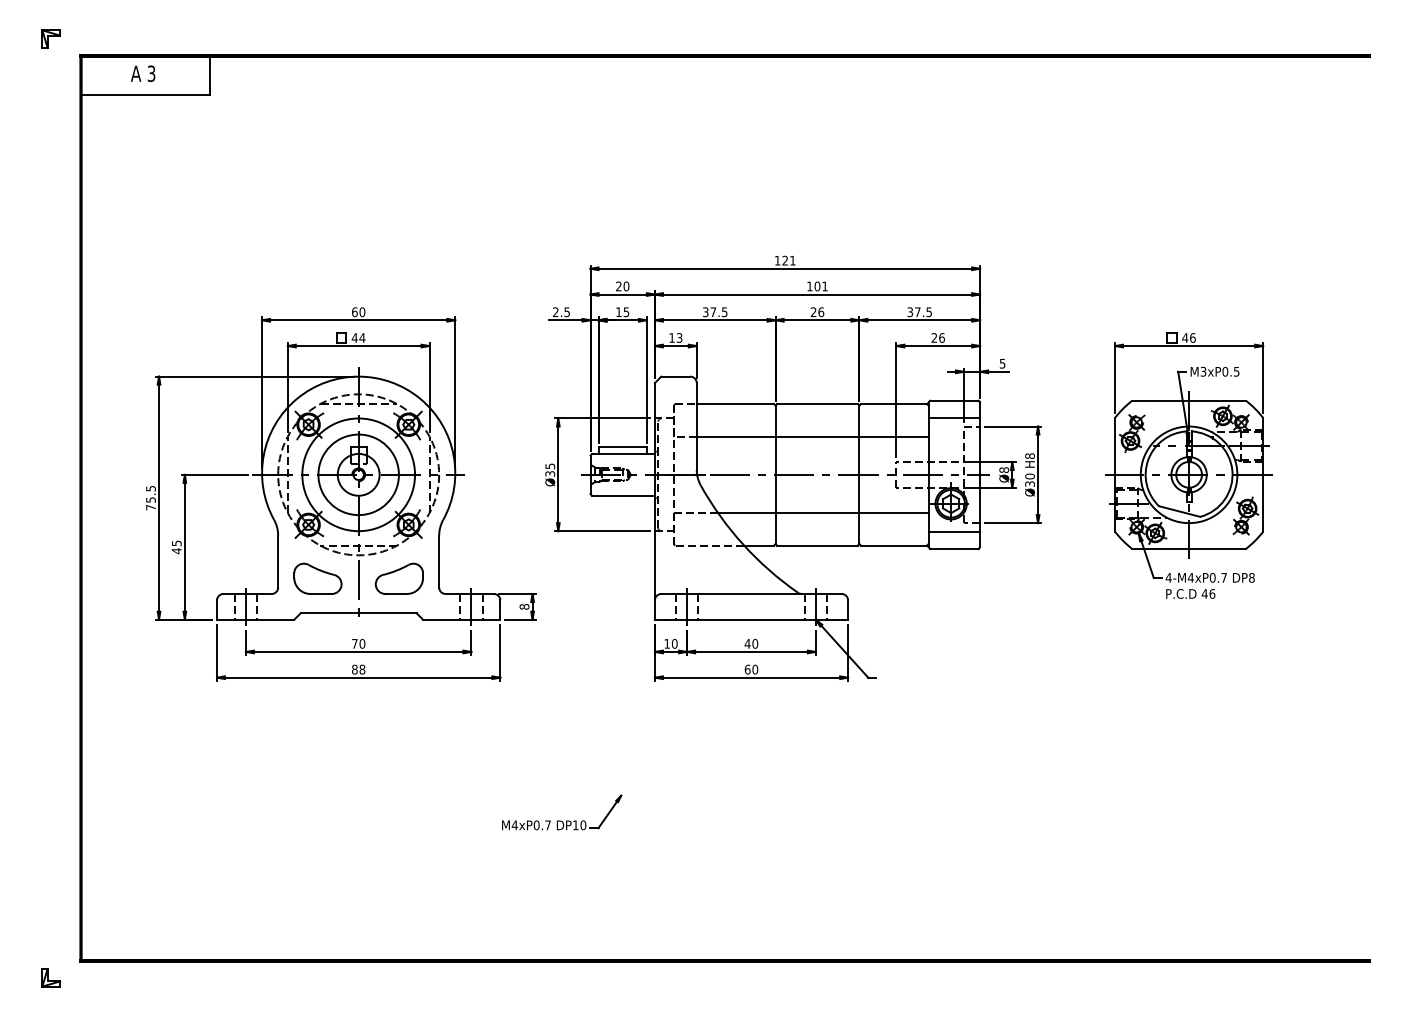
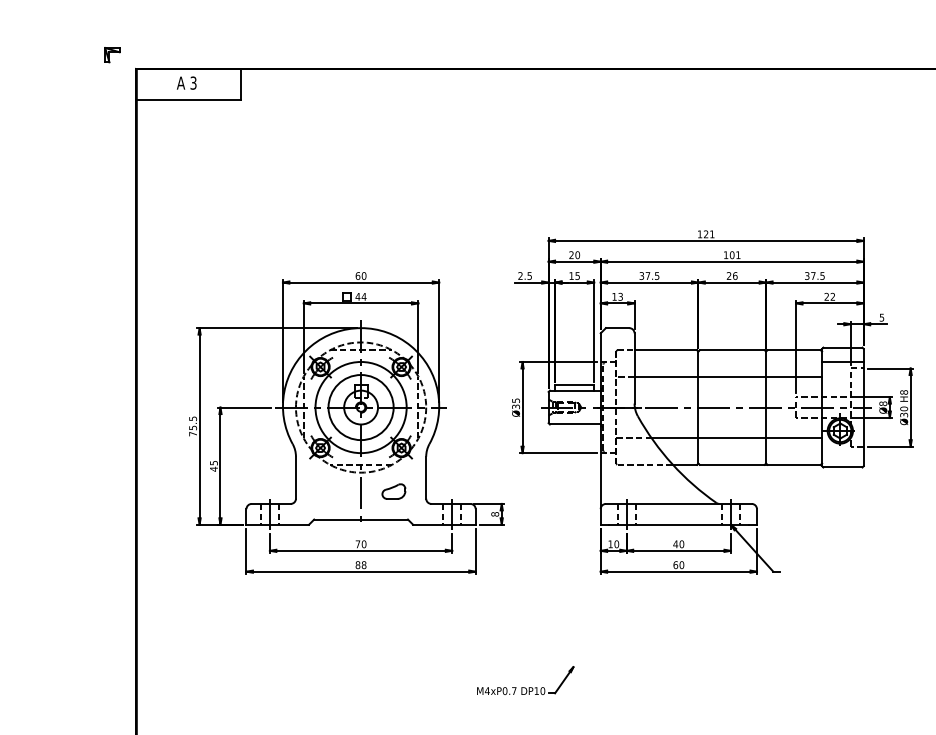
text: (941, 337) -> (832, 296), 26 -> 22
line: (954, 531) -> (843, 453), removed
part: (317, 578) -> (327, 491), removed
part: (398, 578) -> (393, 491), size x0.6

